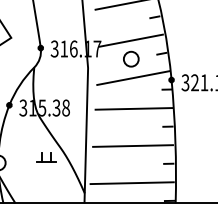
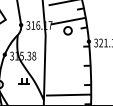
line: (134, 77) -> (69, 40), removed
line: (134, 108) -> (69, 56), removed
line: (132, 145) -> (68, 75), removed

